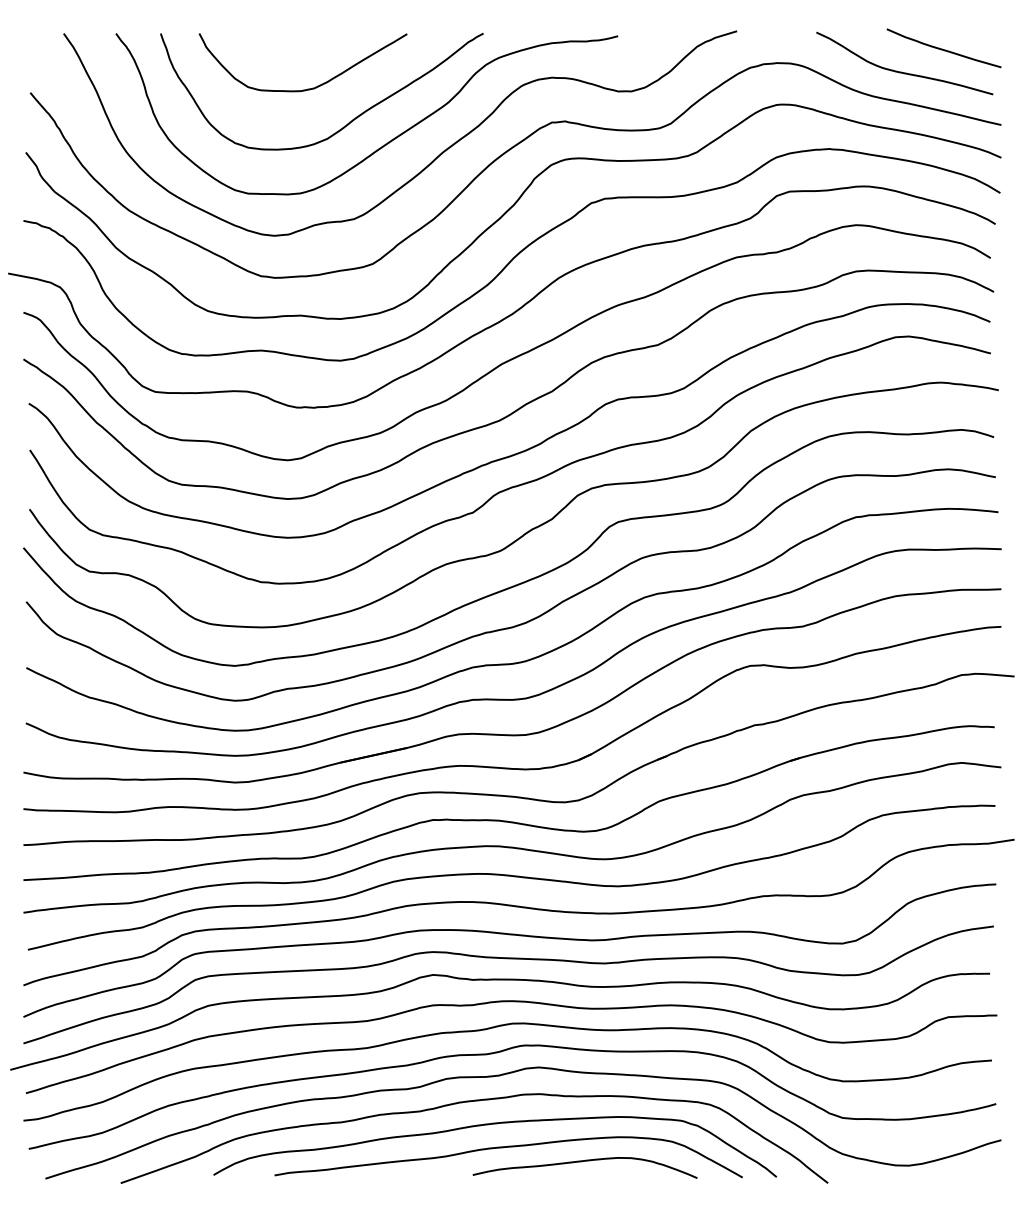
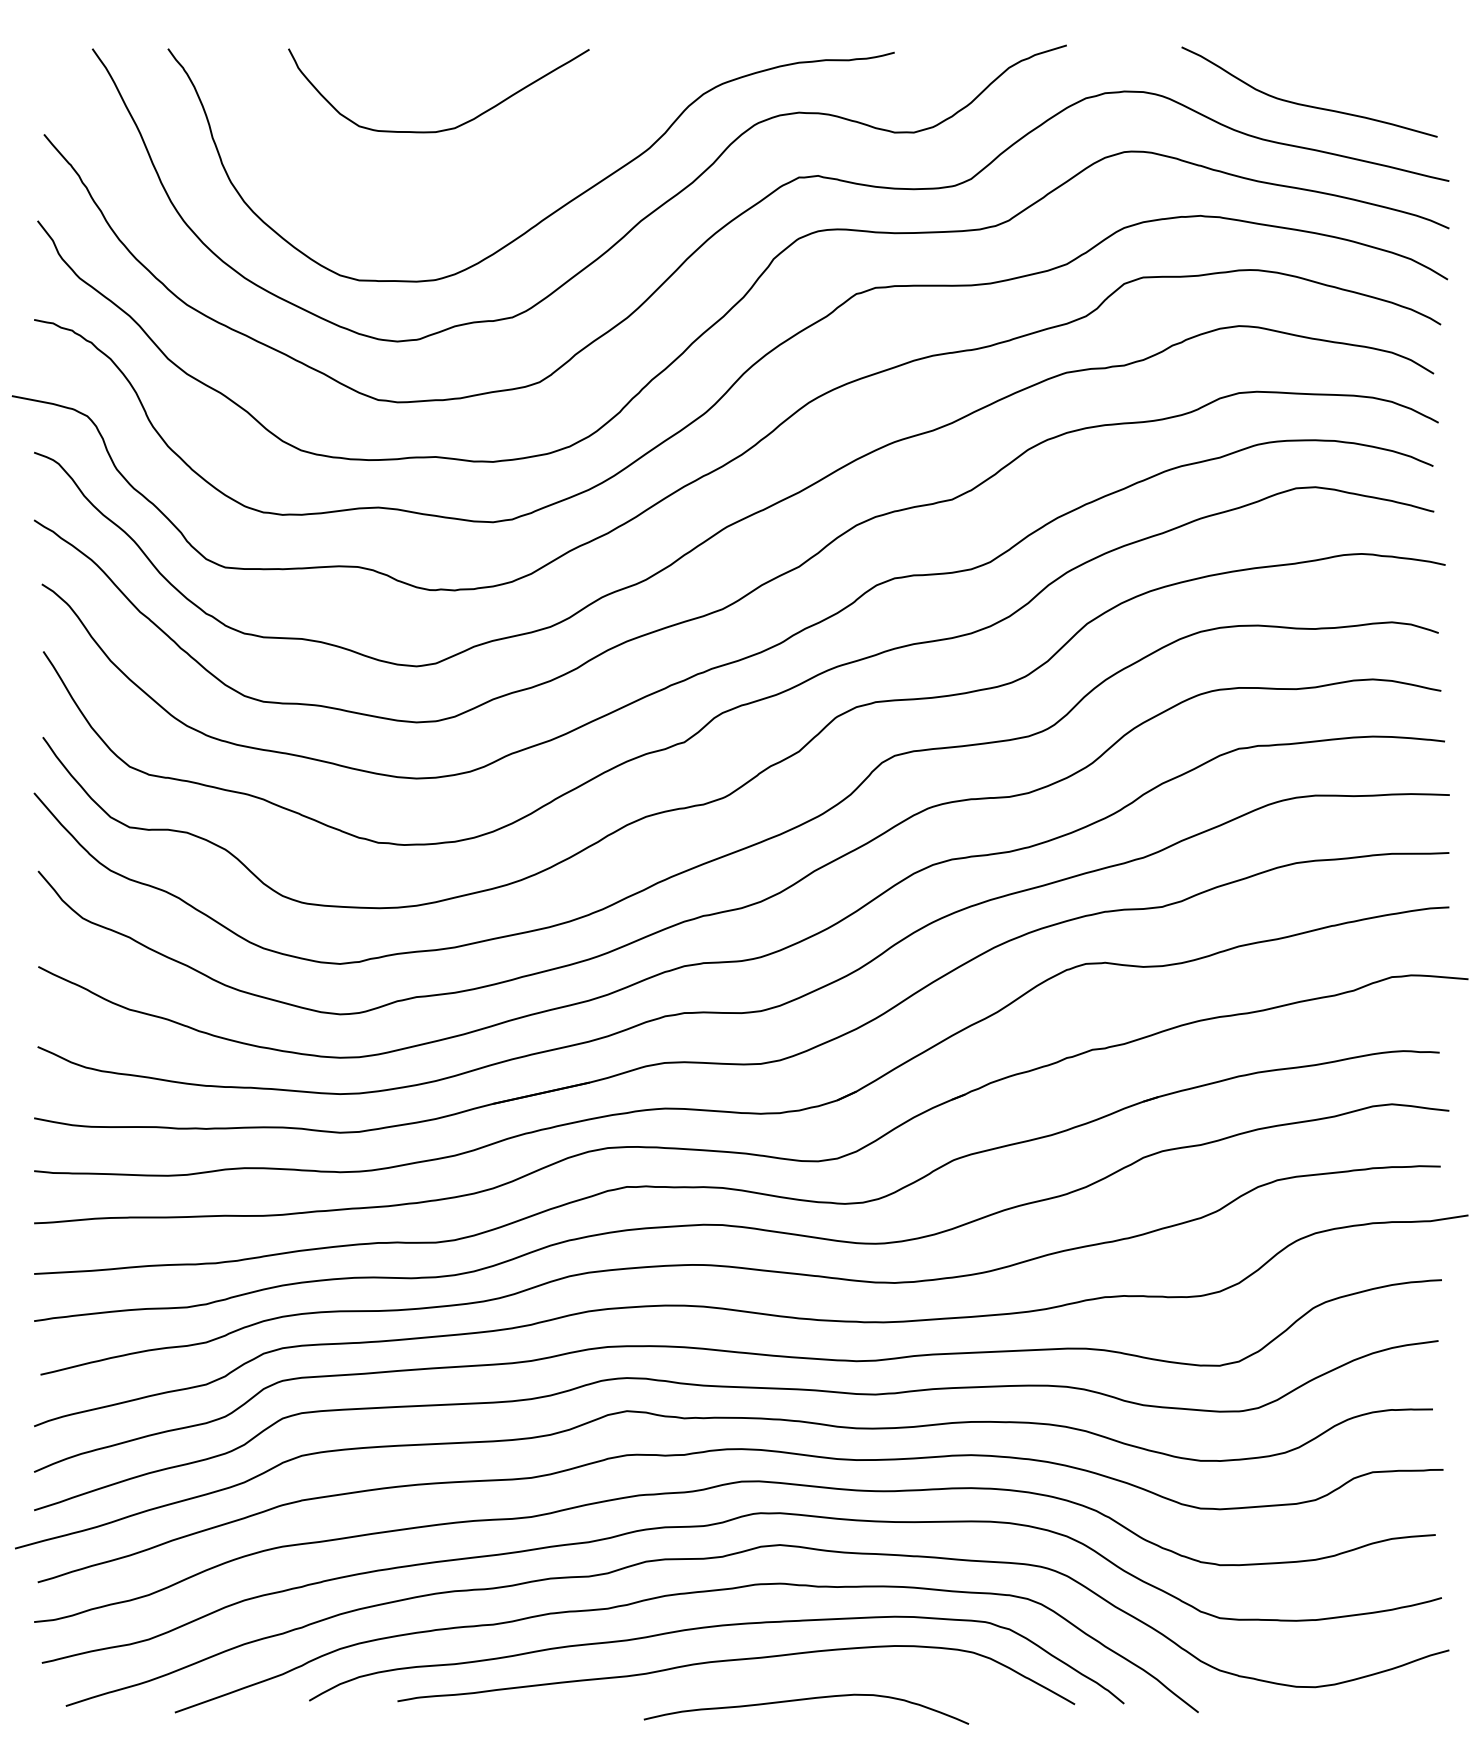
curve: (942, 48) -> (1364, 70), removed
curve: (348, 122) -> (504, 177), removed
curve: (581, 1162) -> (801, 1701), moved

